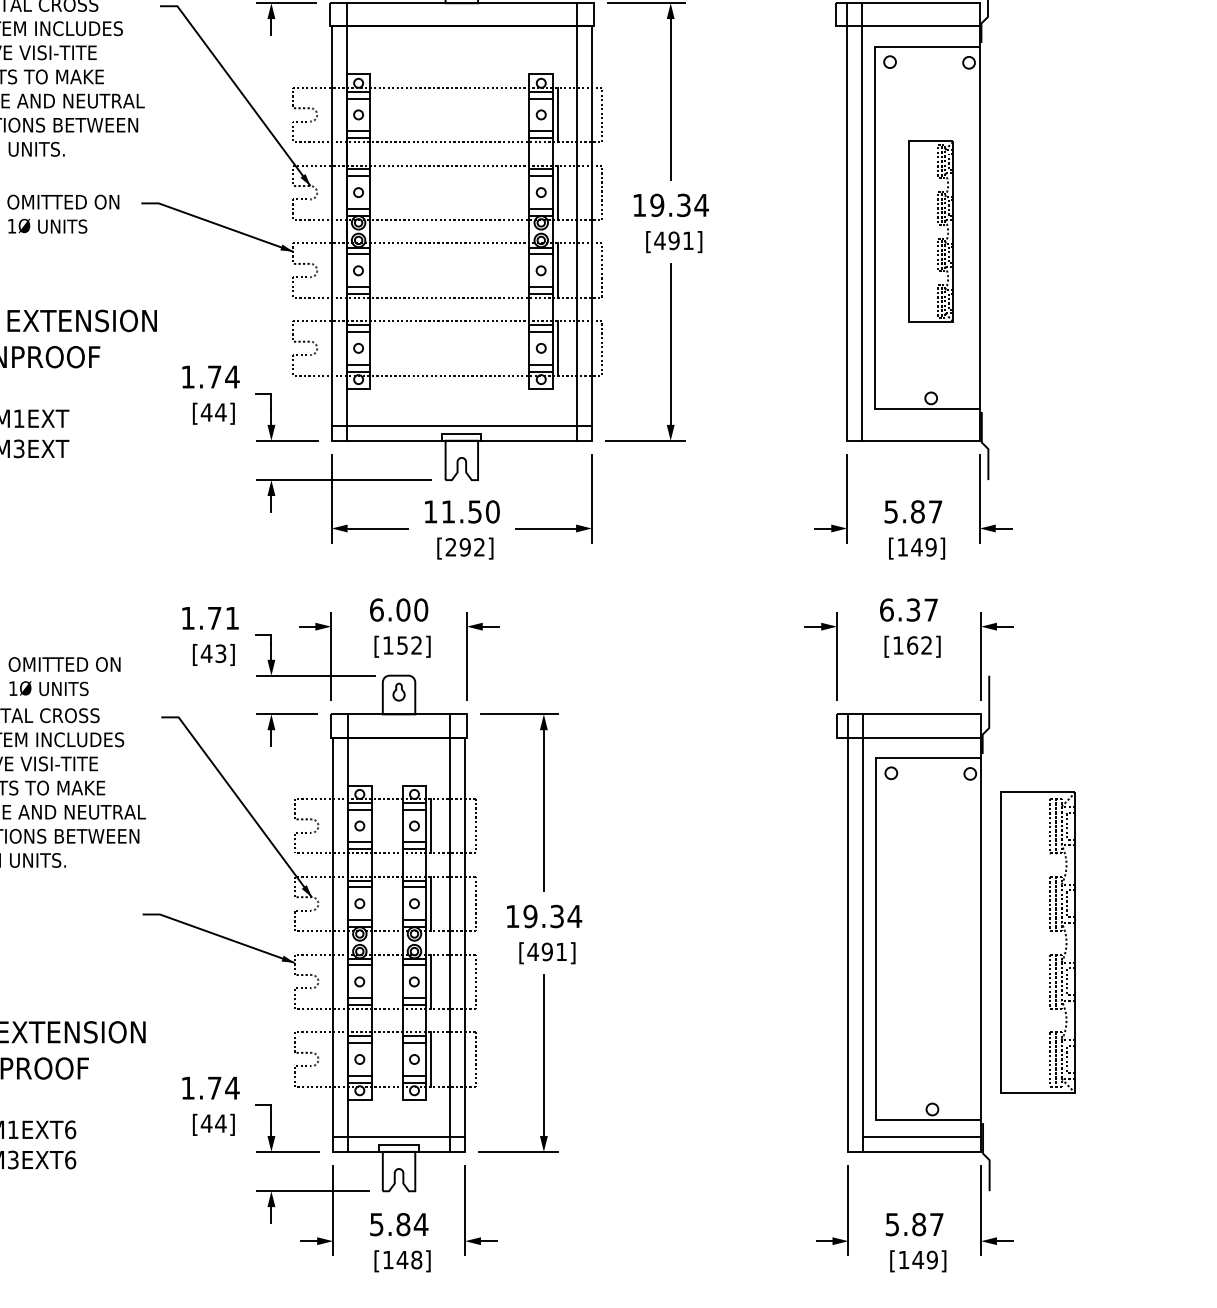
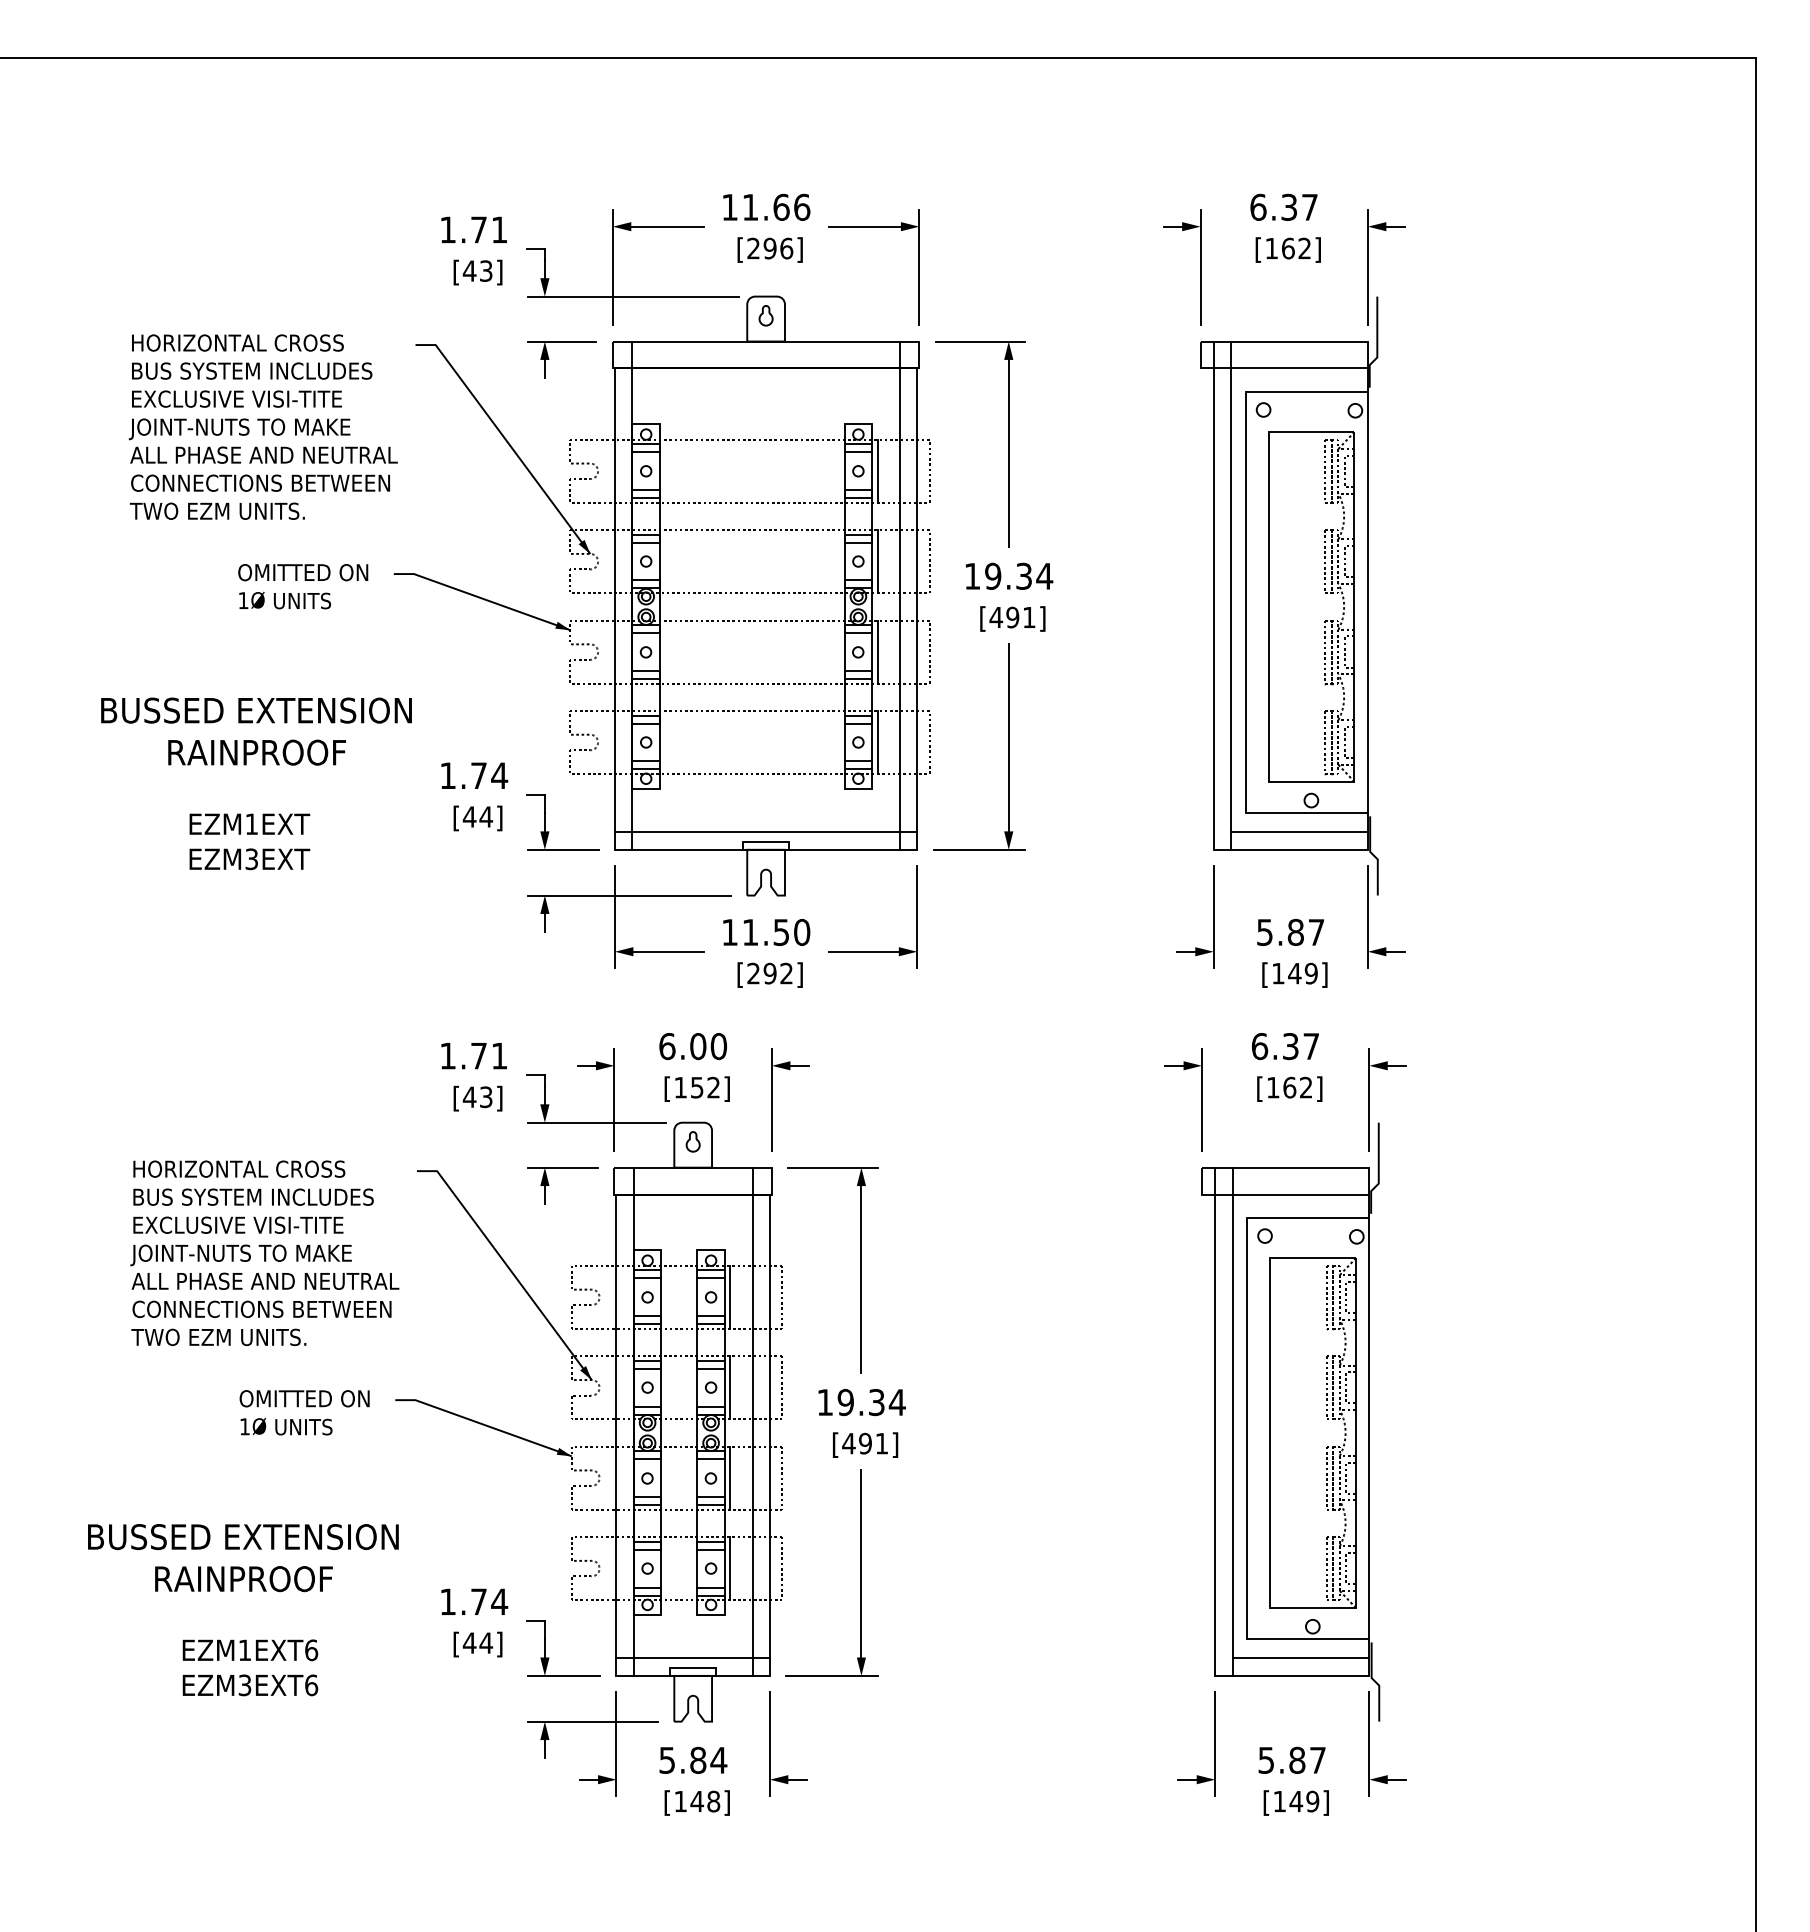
part: (931, 231) -> (1311, 606), size x1.67
line: (920, 425) -> (1299, 832), added
text: (64, 676) -> (304, 1412), moved
part: (1038, 942) -> (1312, 1432), moved

